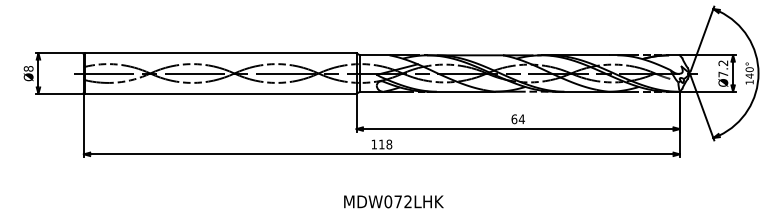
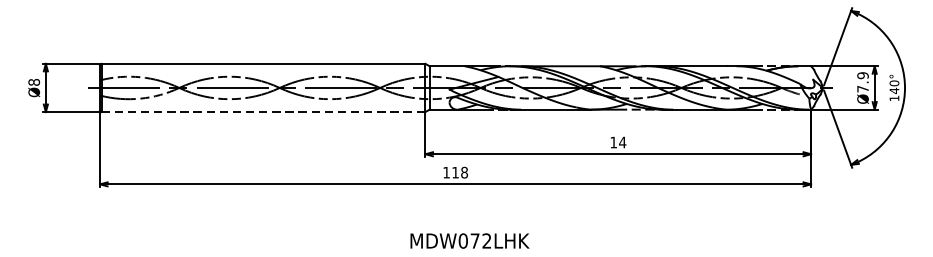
text: (723, 63) -> (863, 76), Ø7.2 -> Ø7.9
line: (220, 93) -> (263, 111), solid -> dashed
text: (514, 119) -> (613, 142), 64 -> 14

